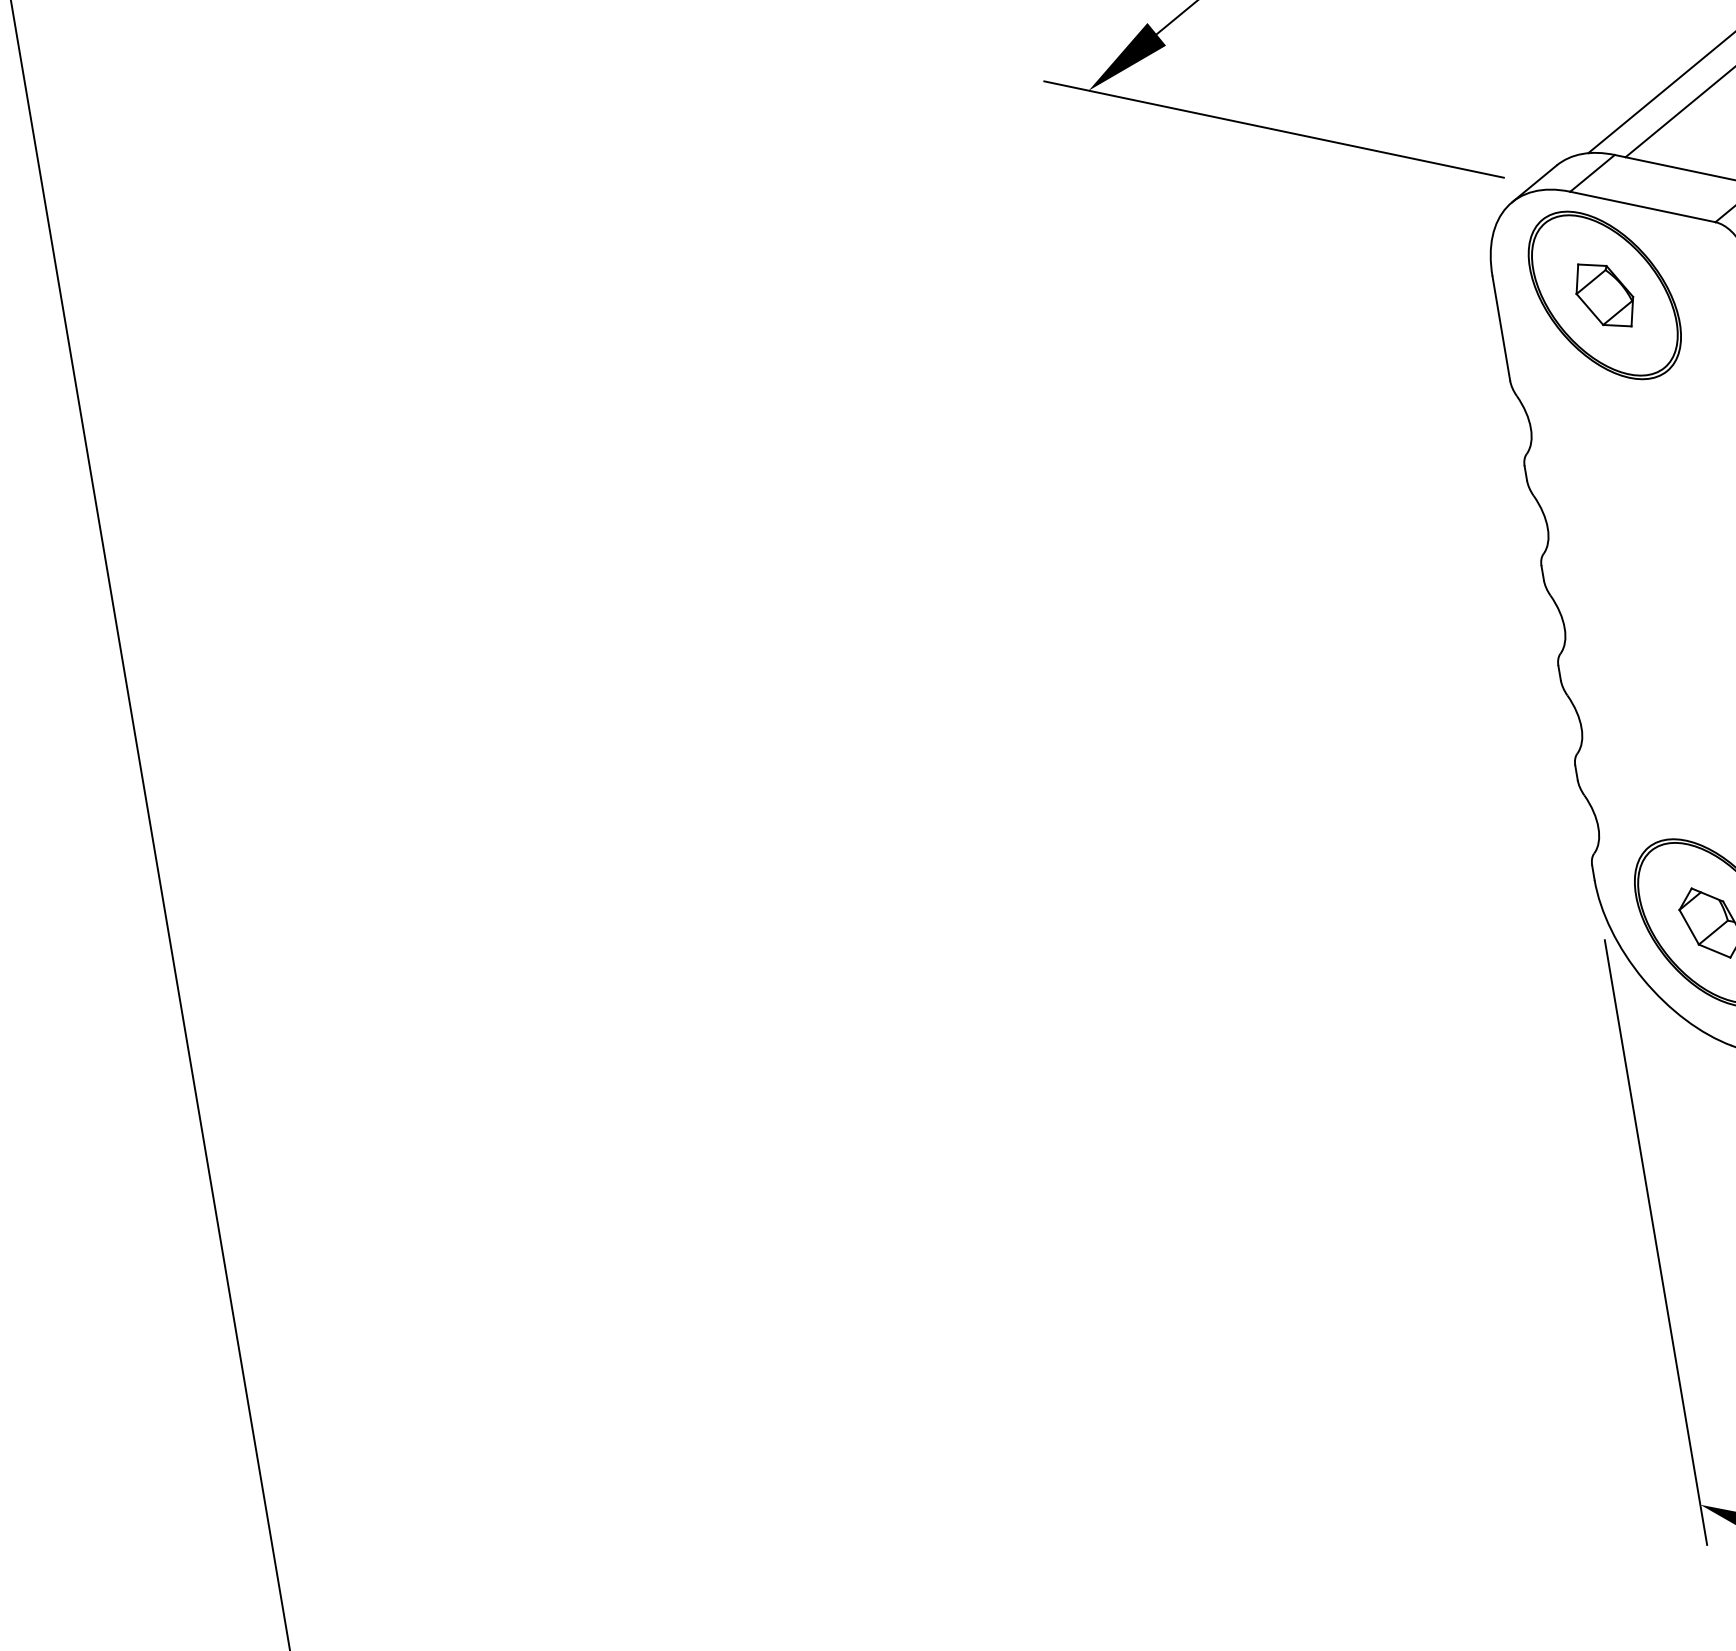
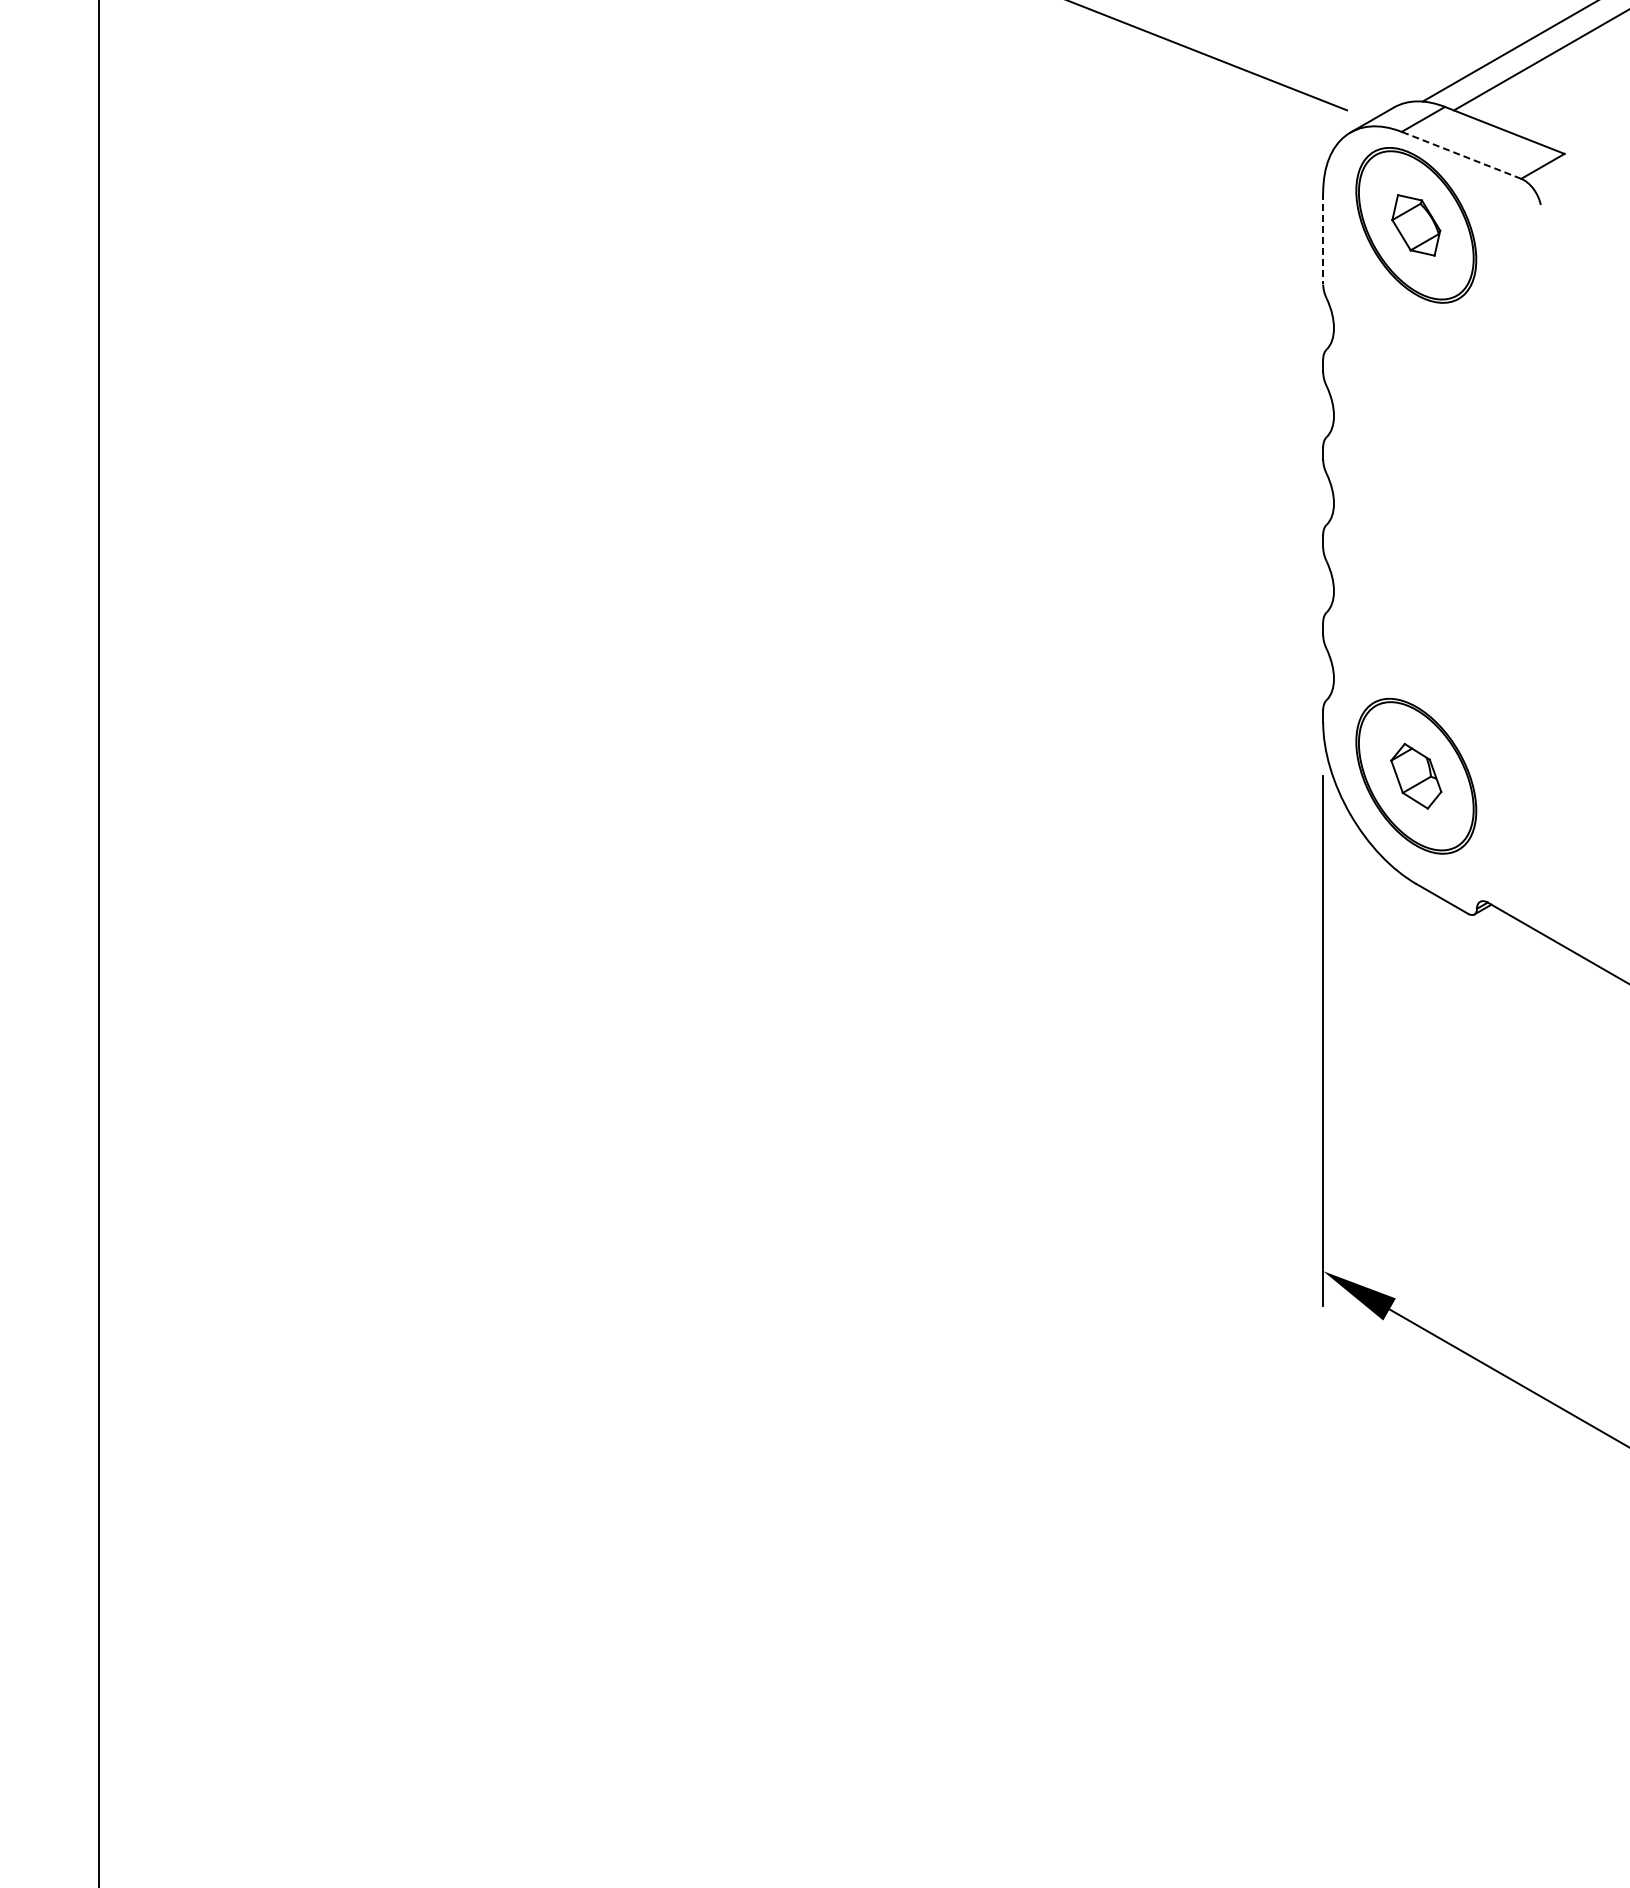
line: (1642, 207) -> (1461, 155), solid -> dashed
line: (1501, 328) -> (1323, 238), solid -> dashed

